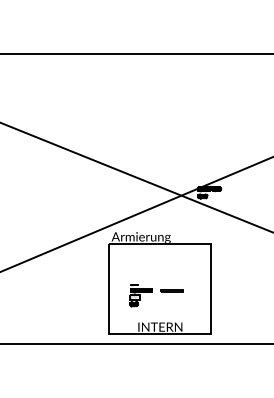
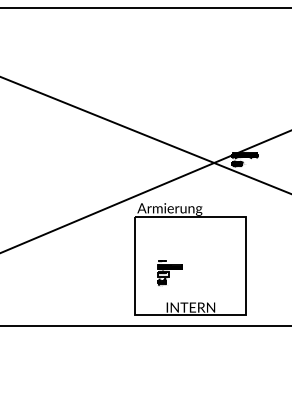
line: (171, 290) -> (203, 267), removed

